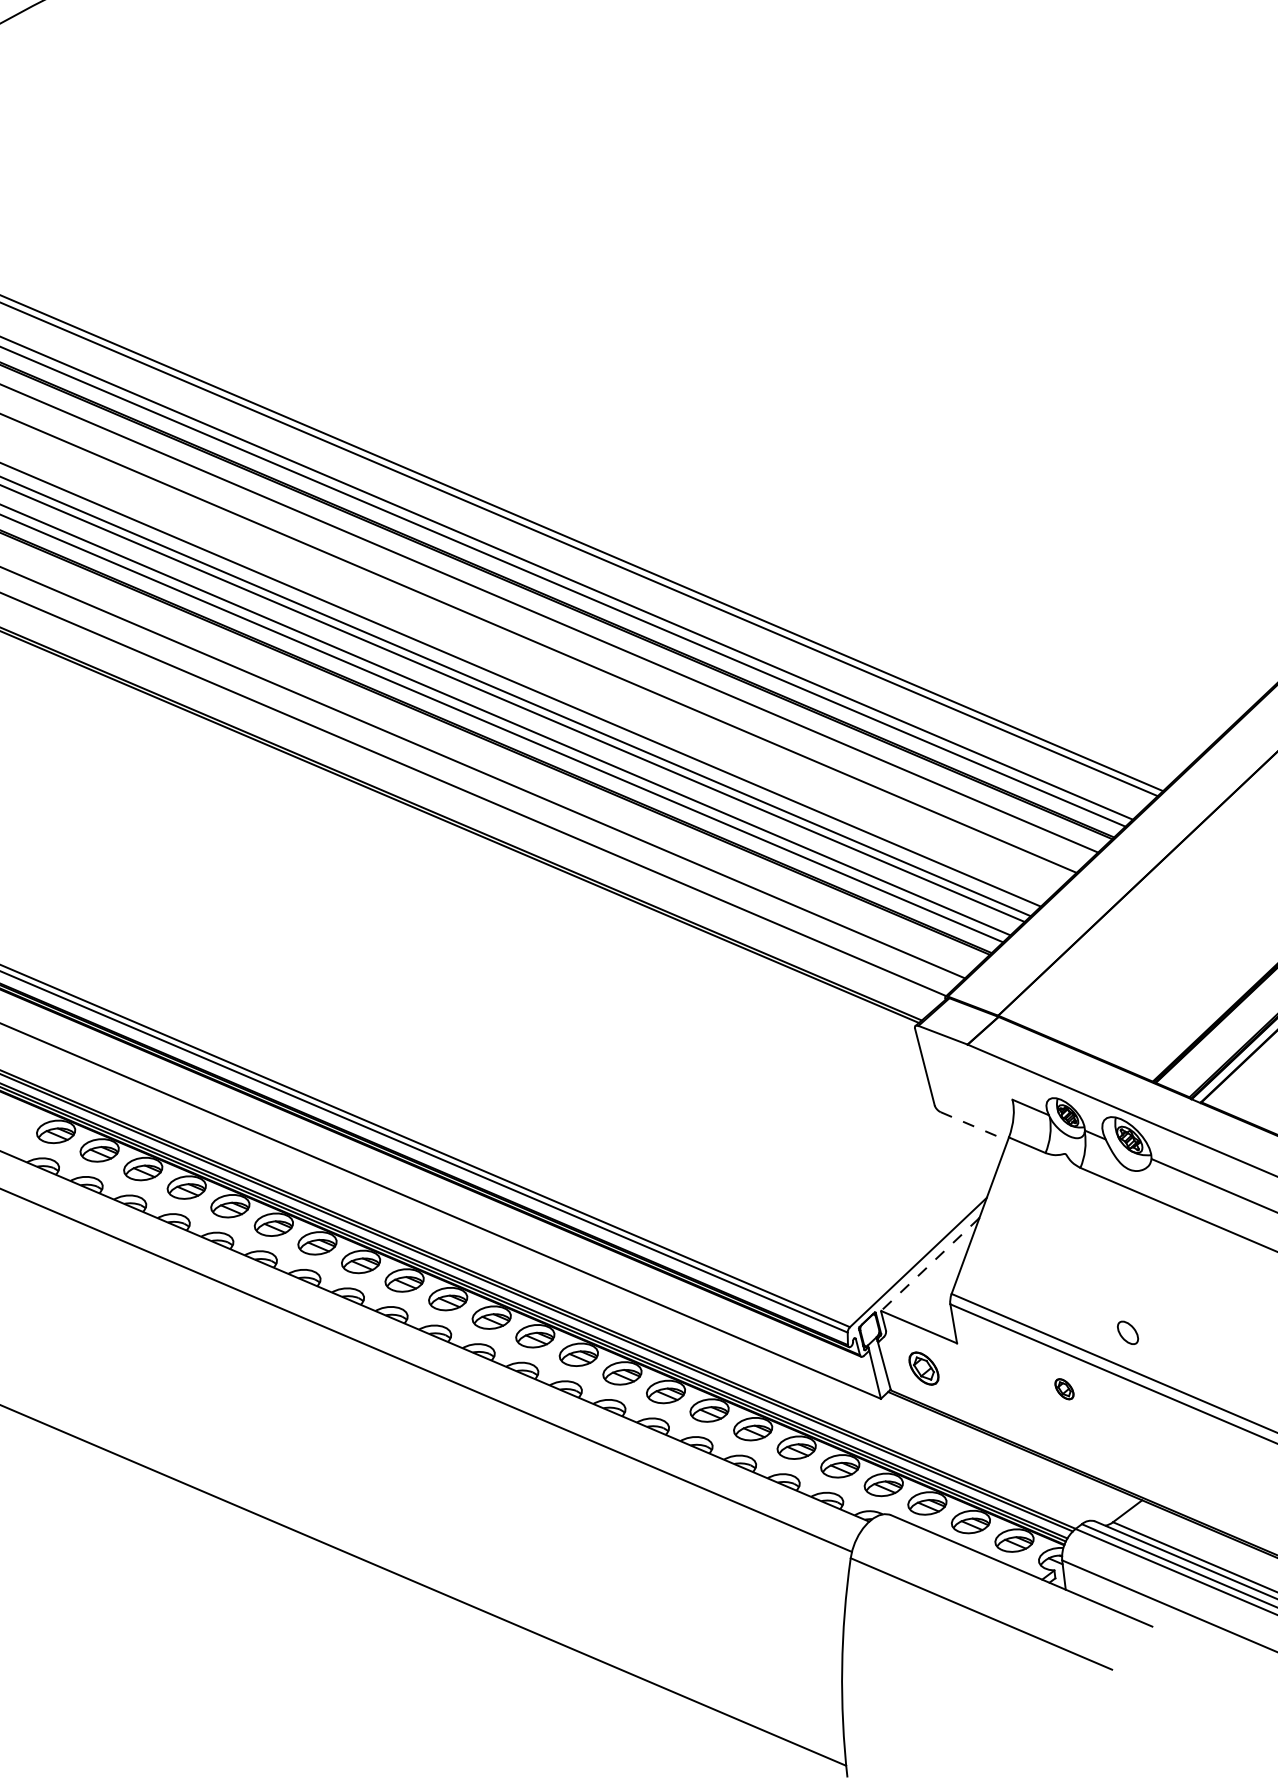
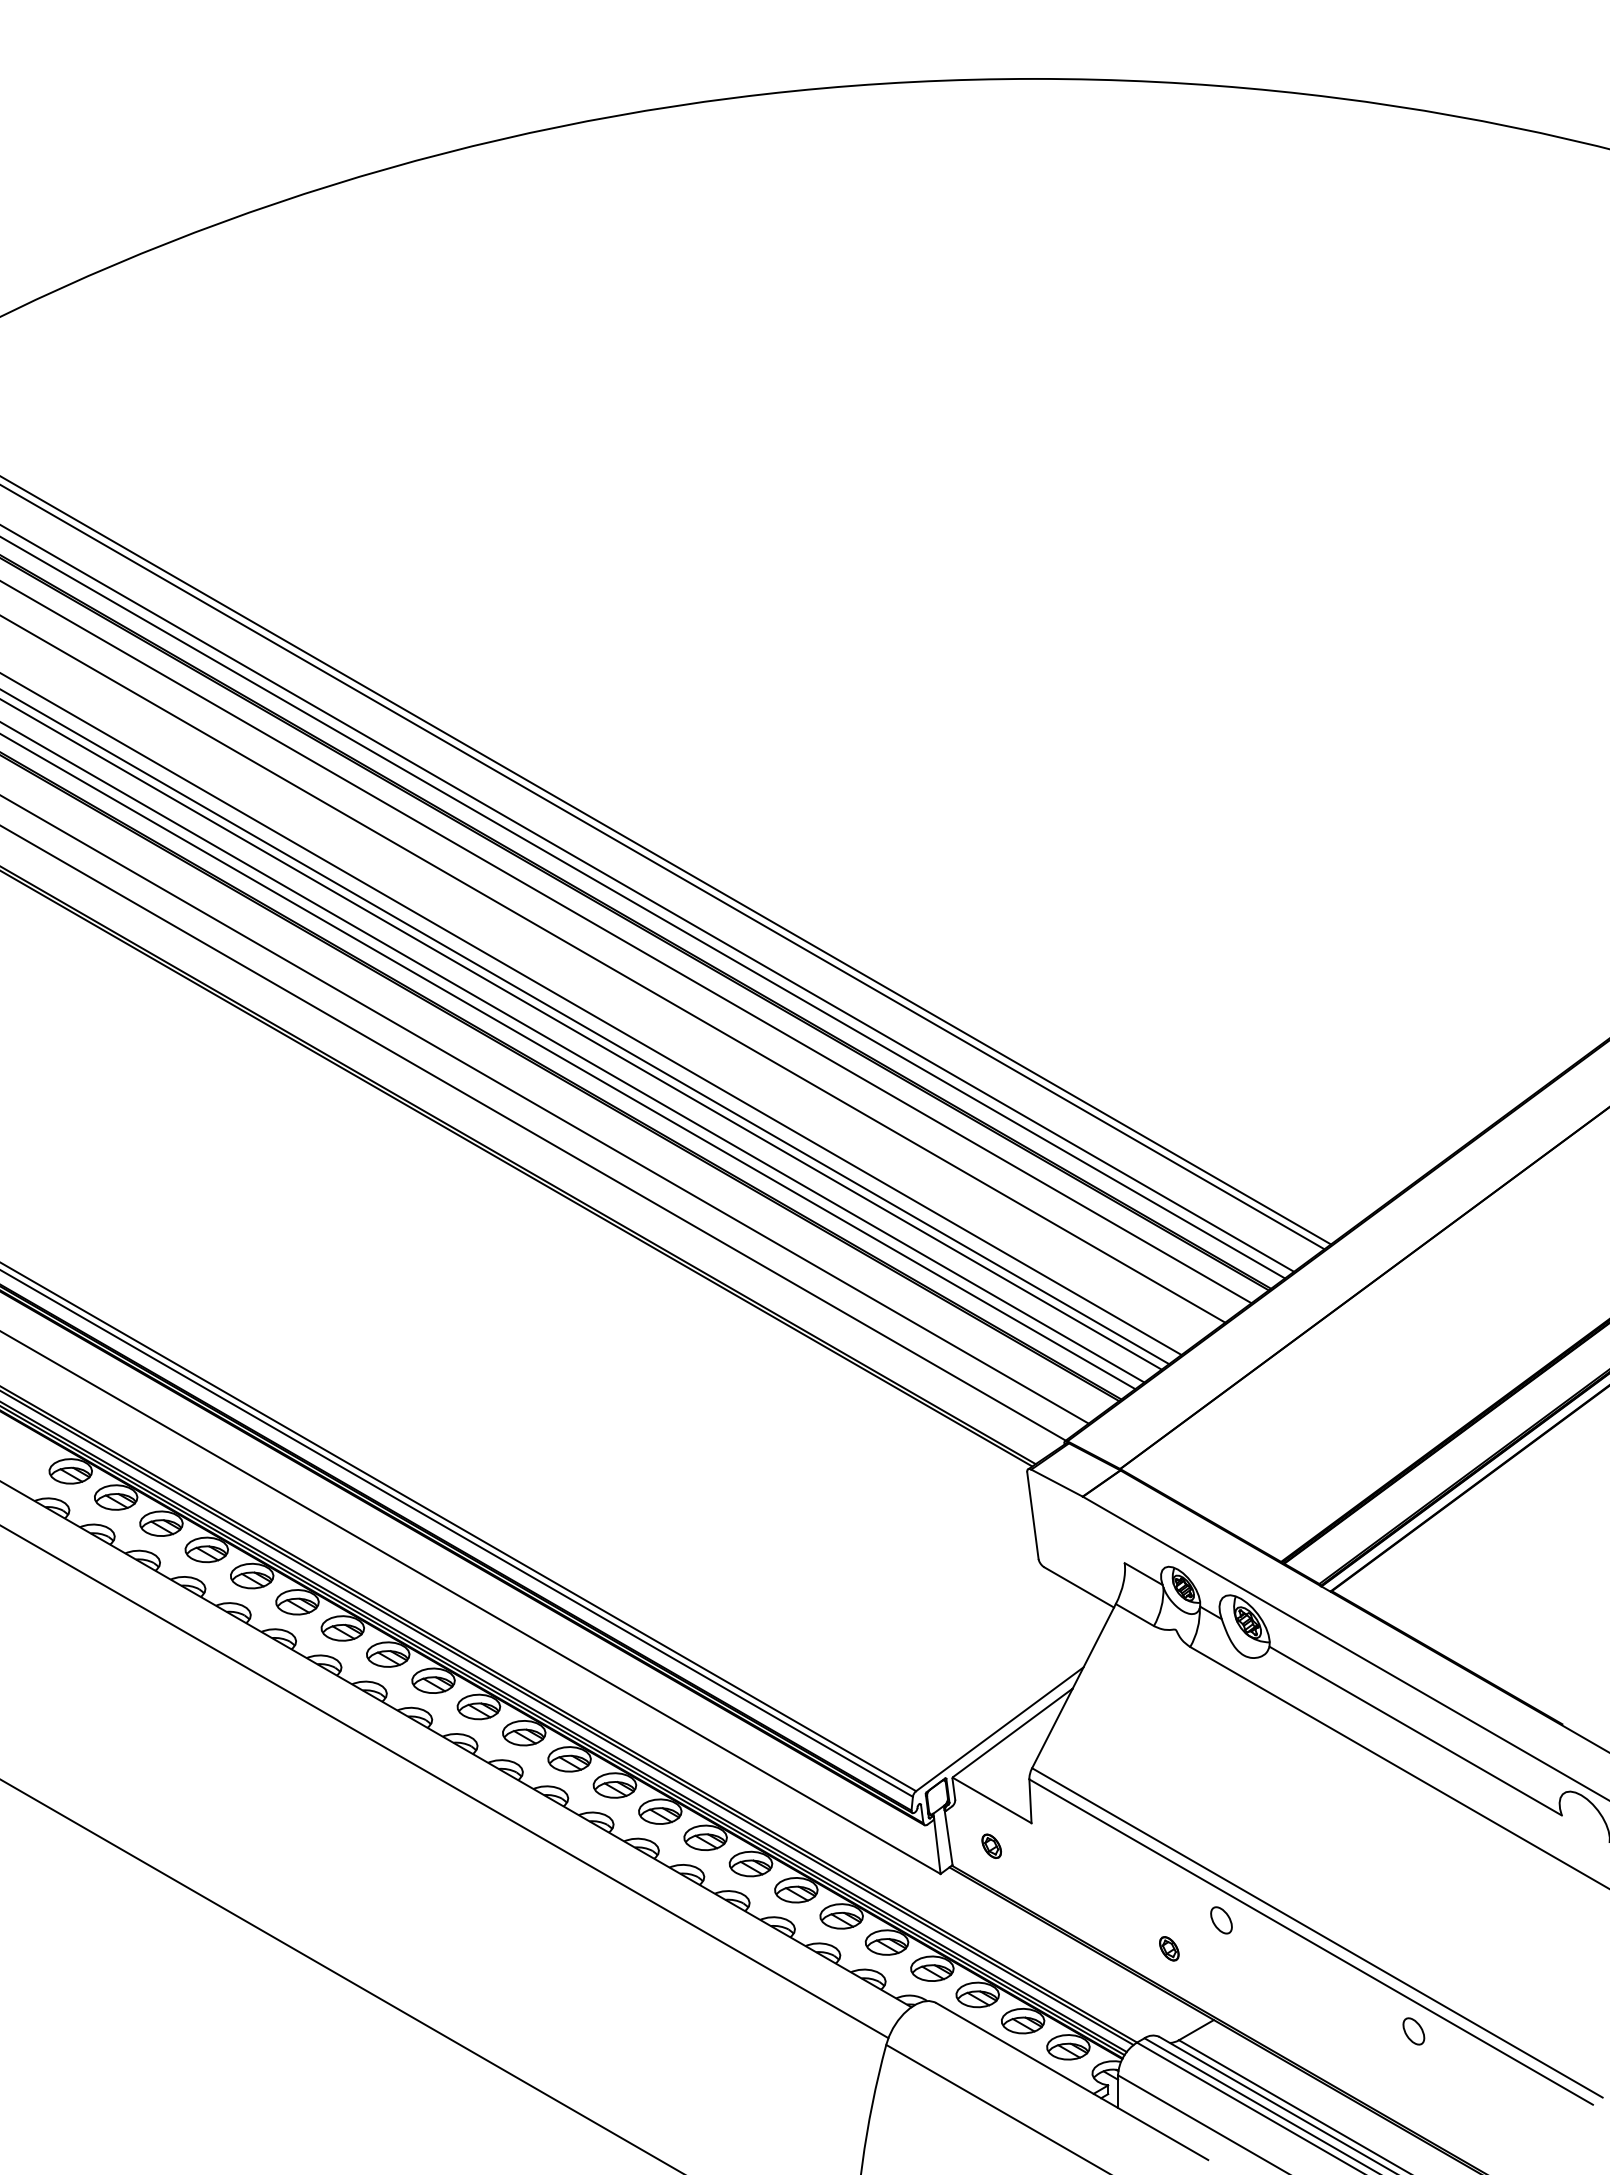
line: (974, 1126) -> (1079, 1587), dashed -> solid
line: (930, 1264) -> (1012, 1733), dashed -> solid
part: (1127, 1332) -> (1221, 1920), moved
part: (923, 1367) -> (991, 1845), size x0.62
part: (1064, 1388) -> (1169, 1948), moved

